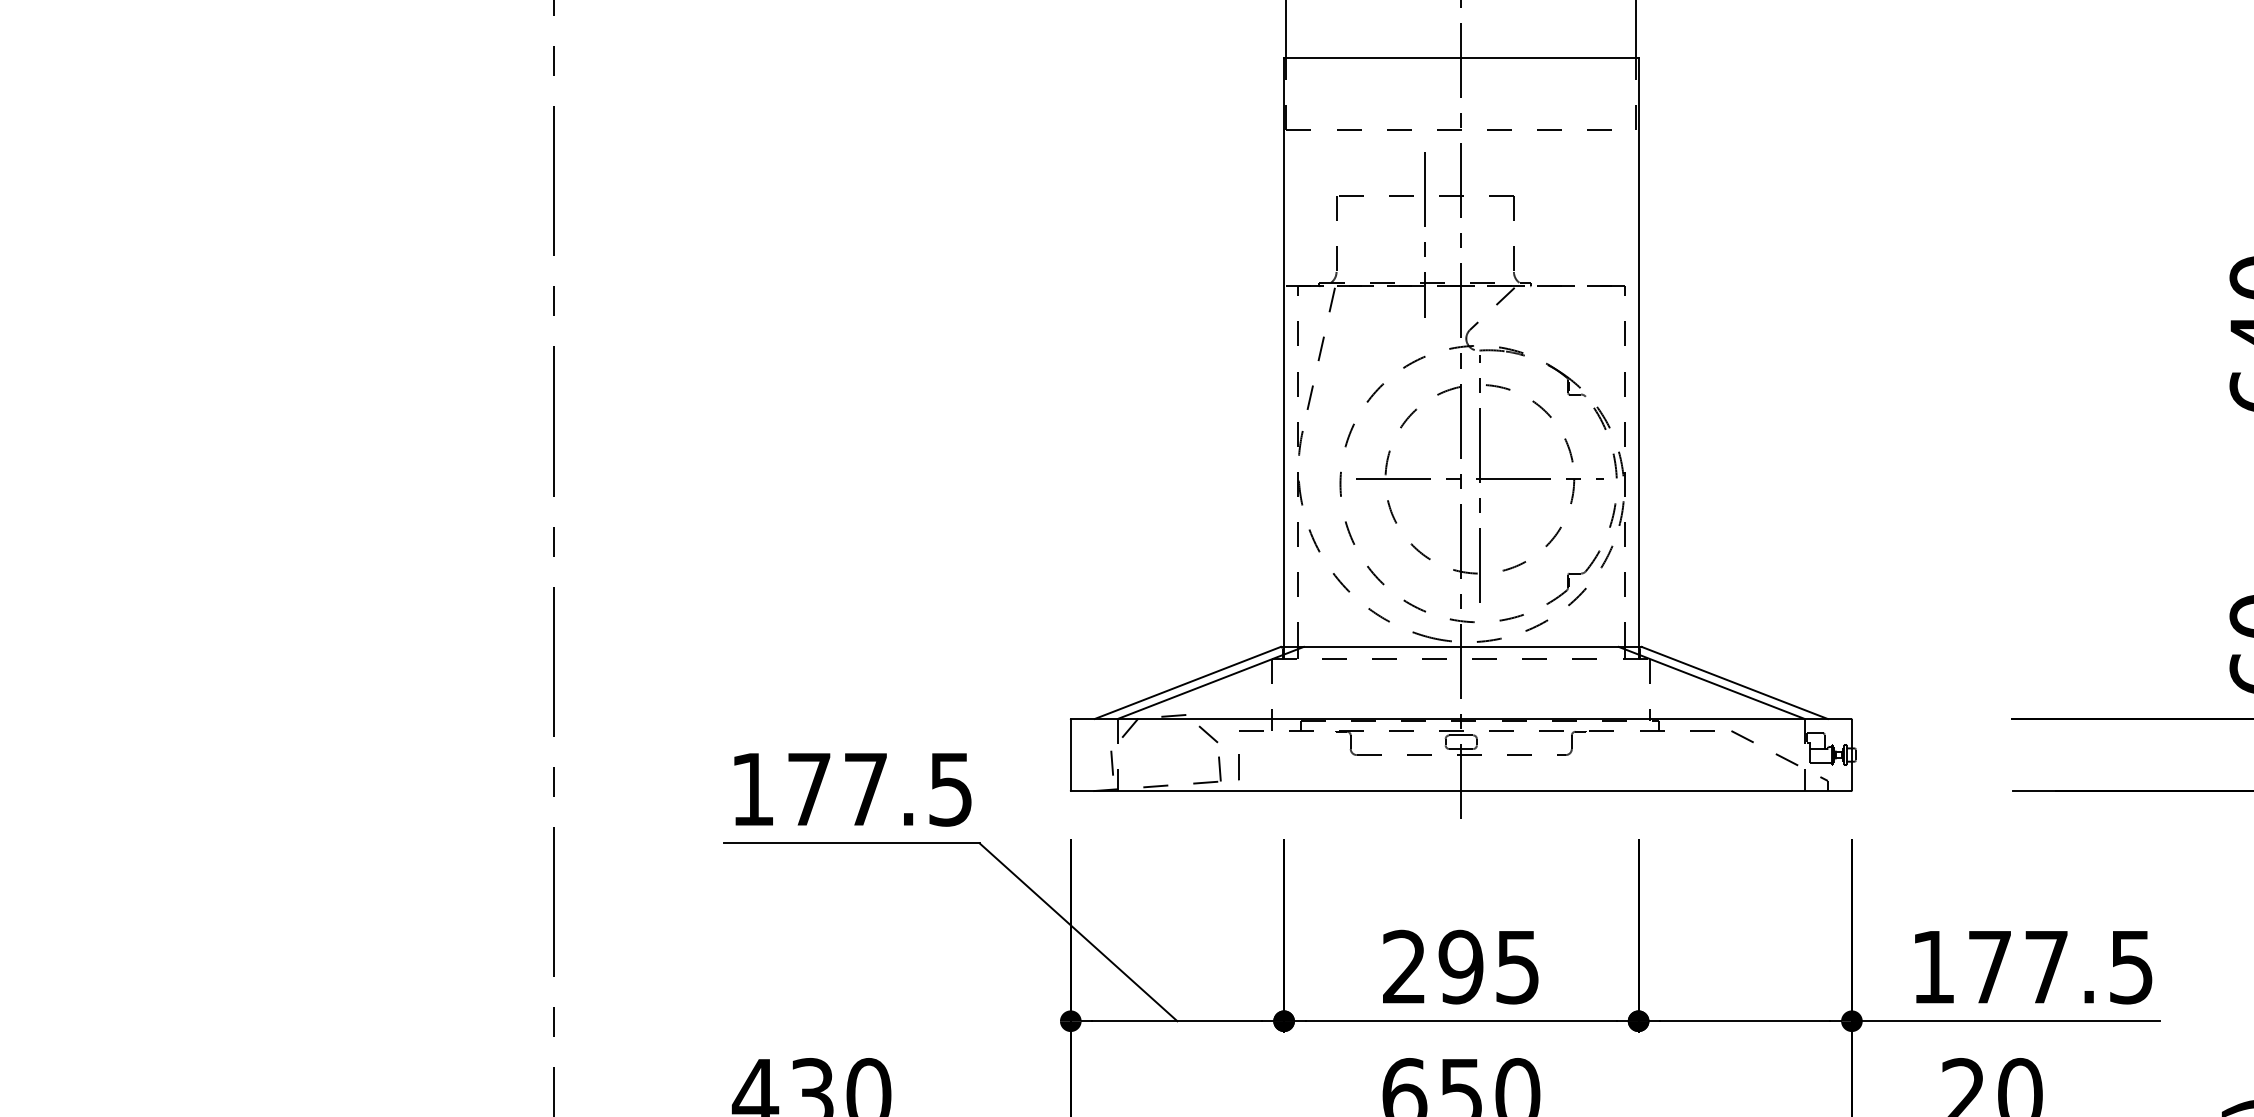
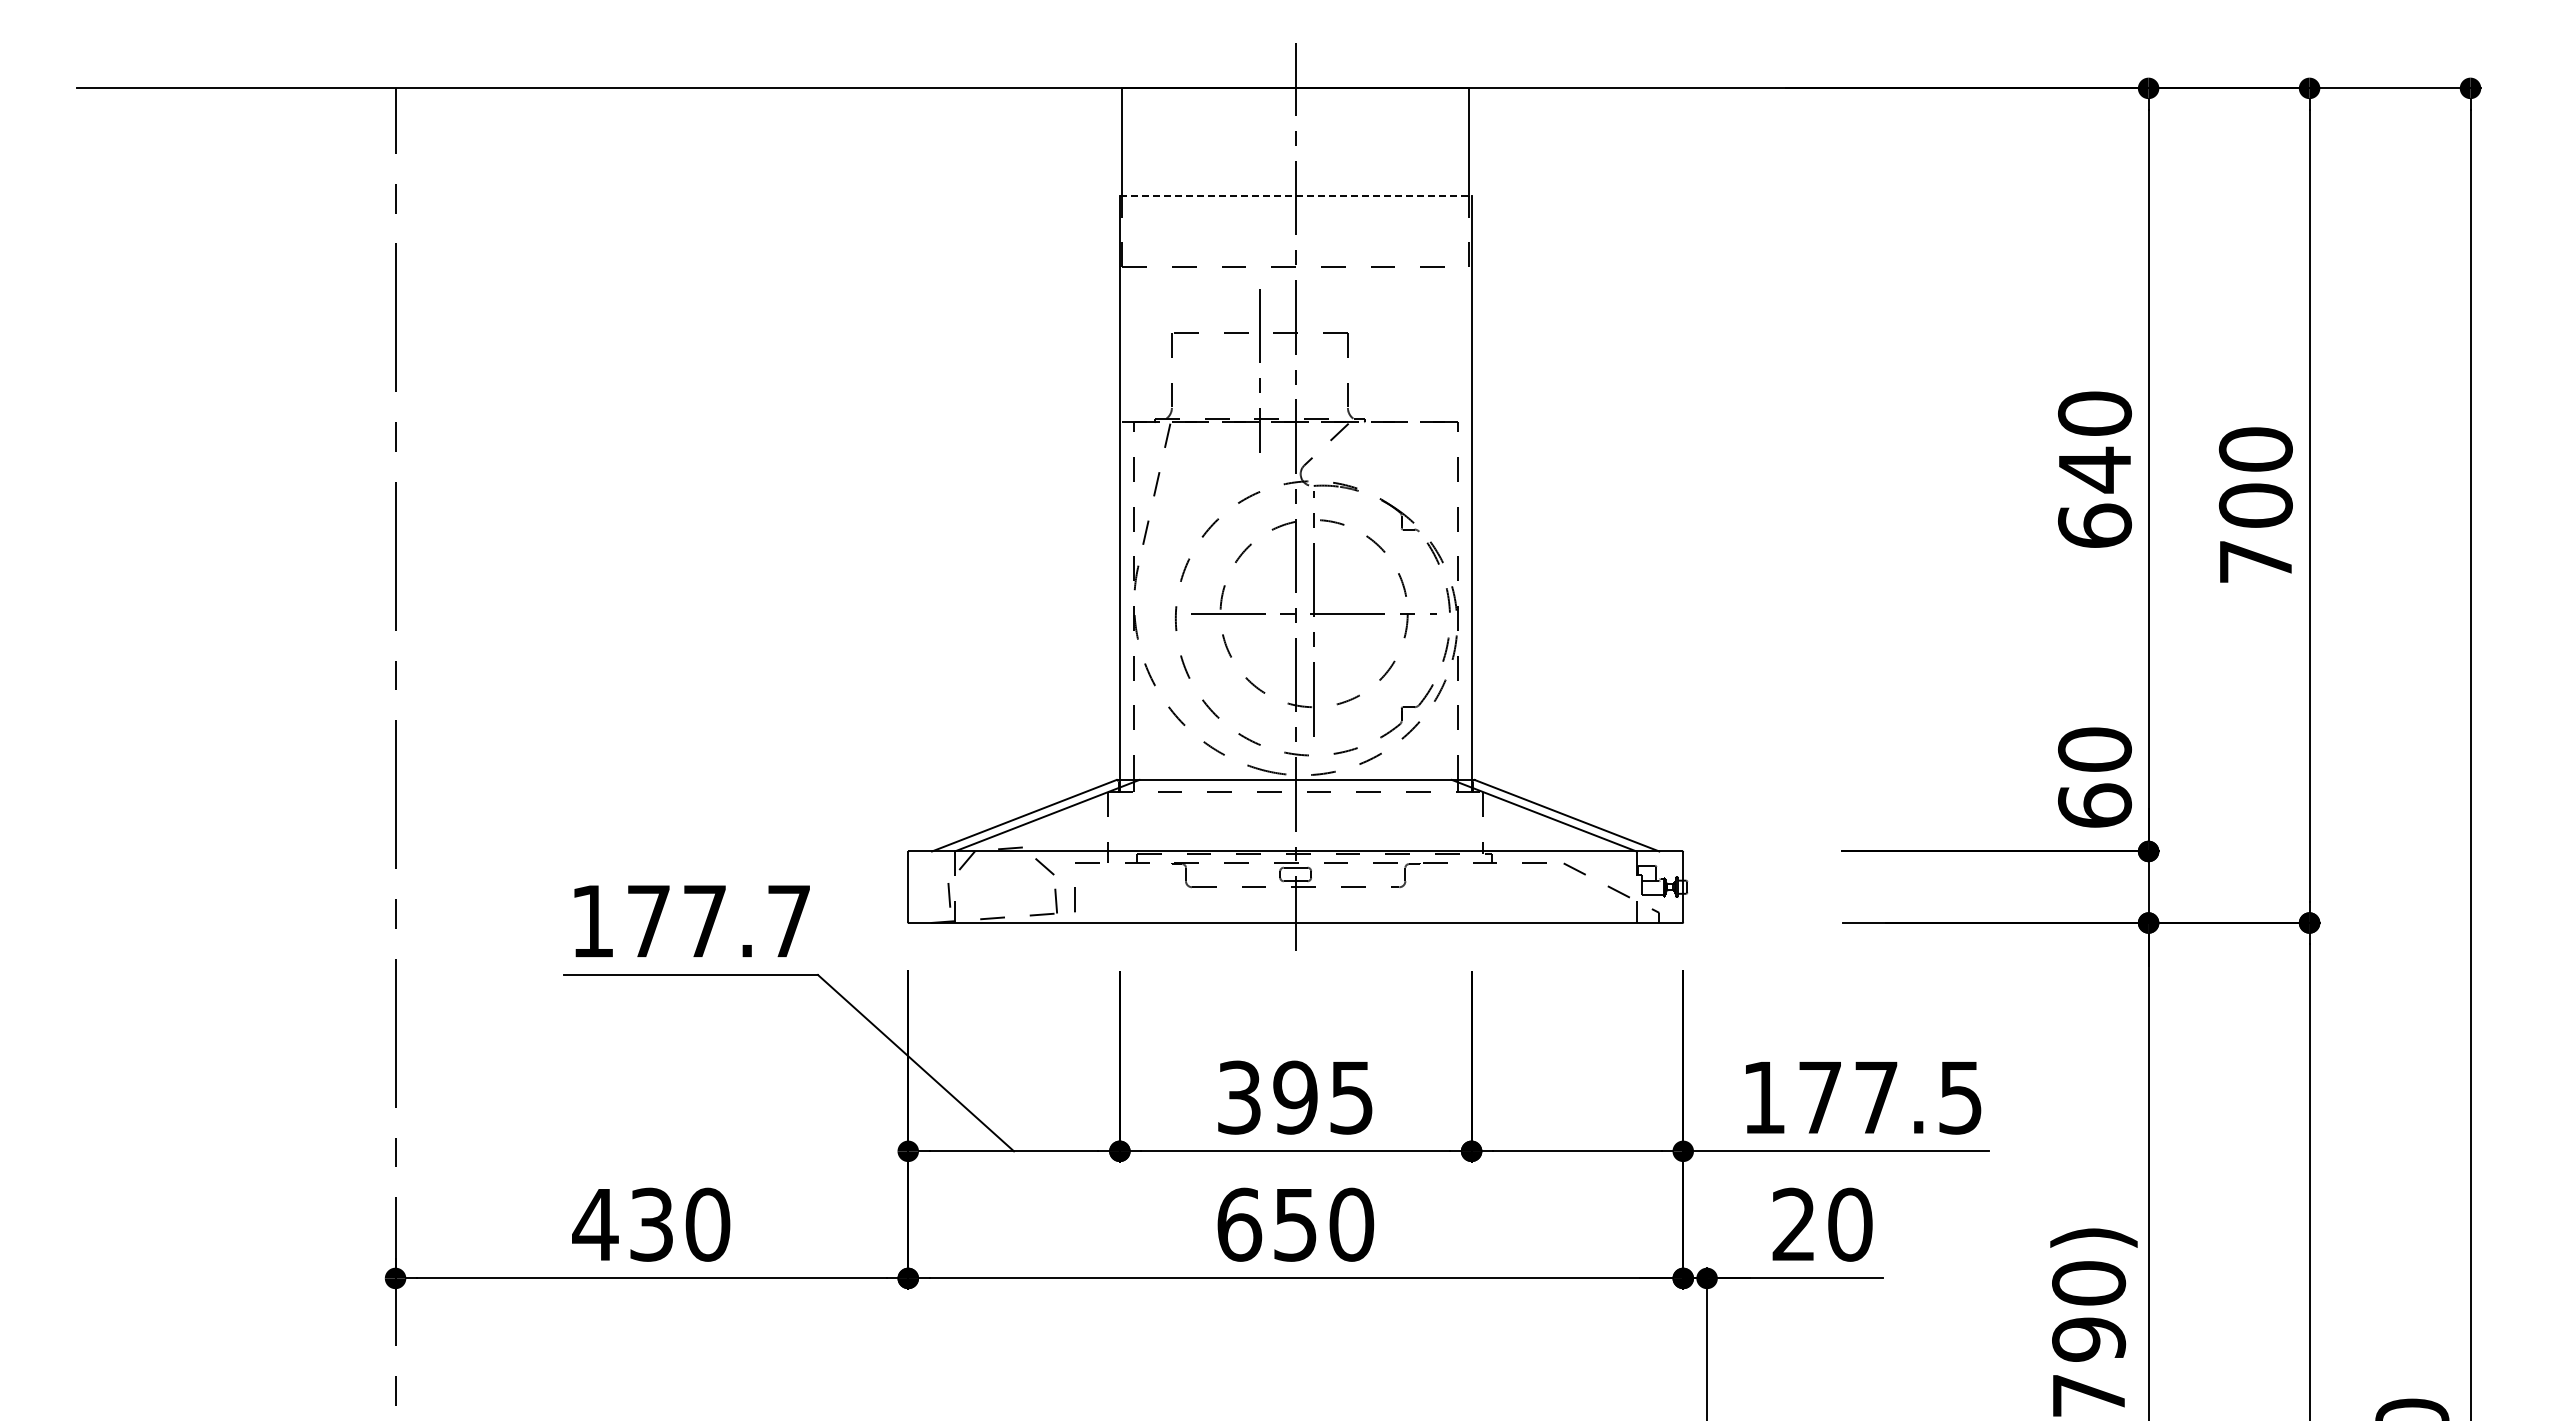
line: (1461, 57) -> (1295, 195), solid -> dashed
text: (950, 789) -> (788, 921), 177.5 -> 177.7
text: (1404, 966) -> (1239, 1097), 295 -> 395

